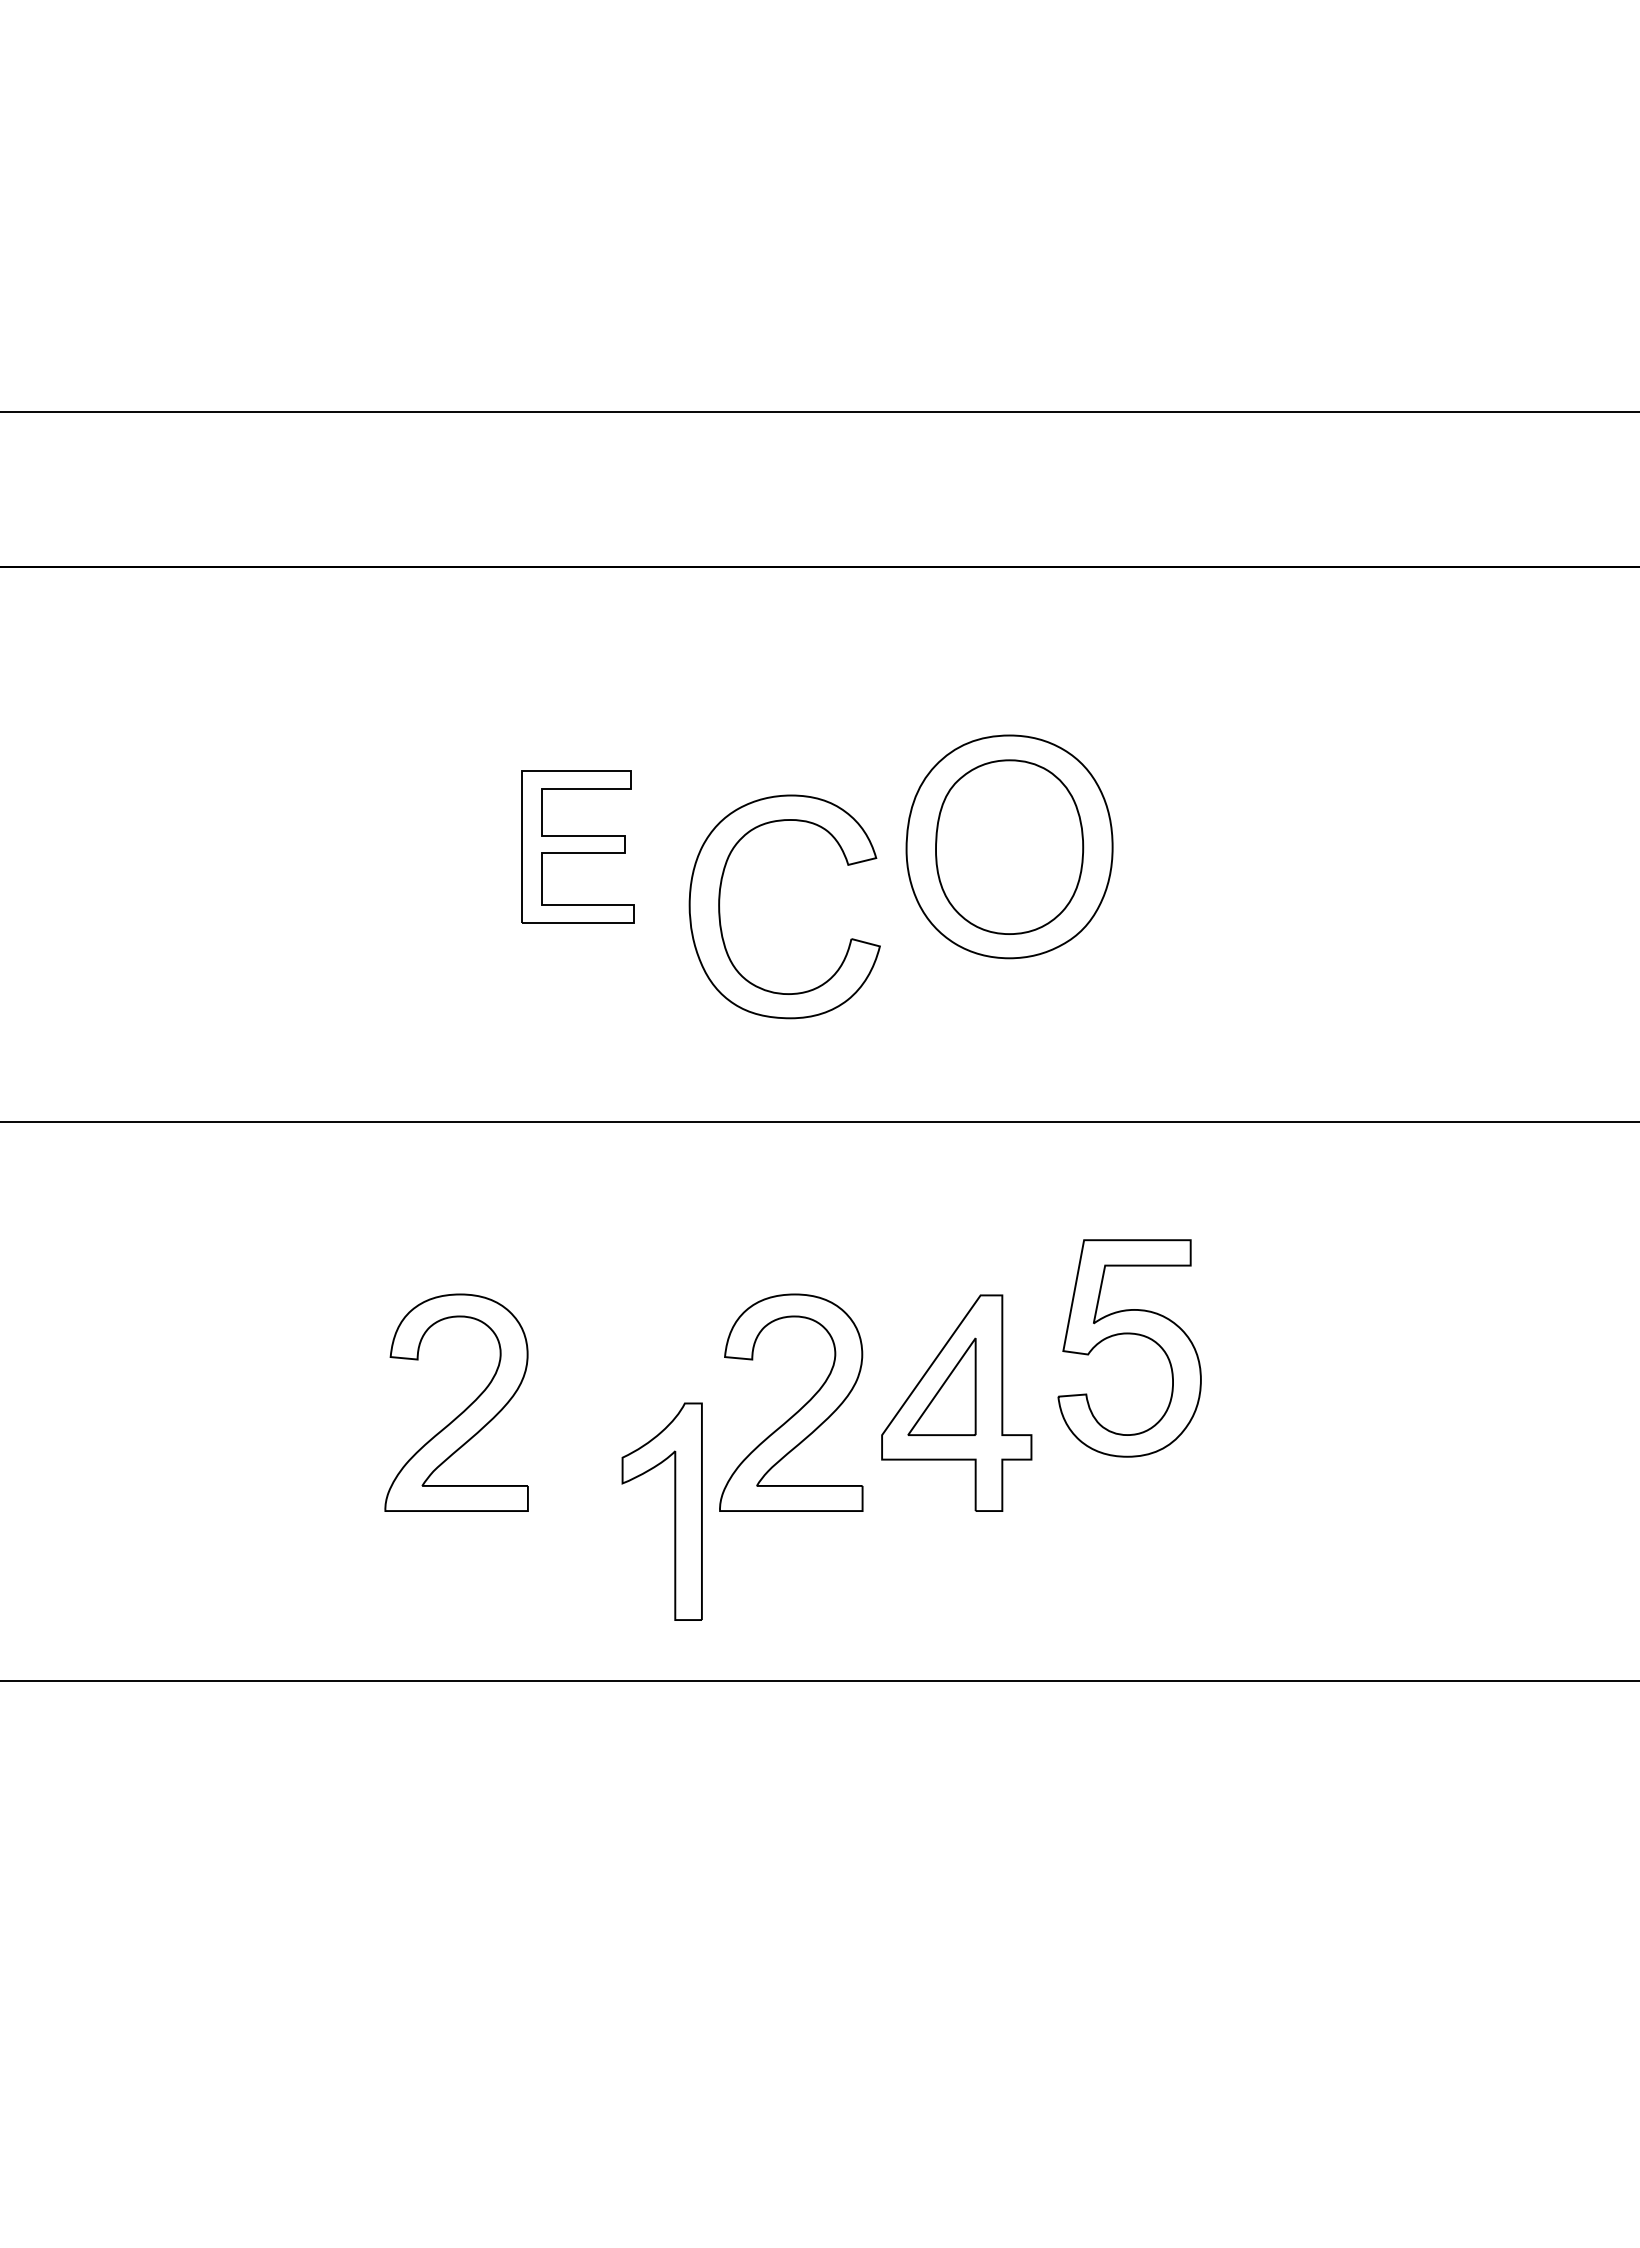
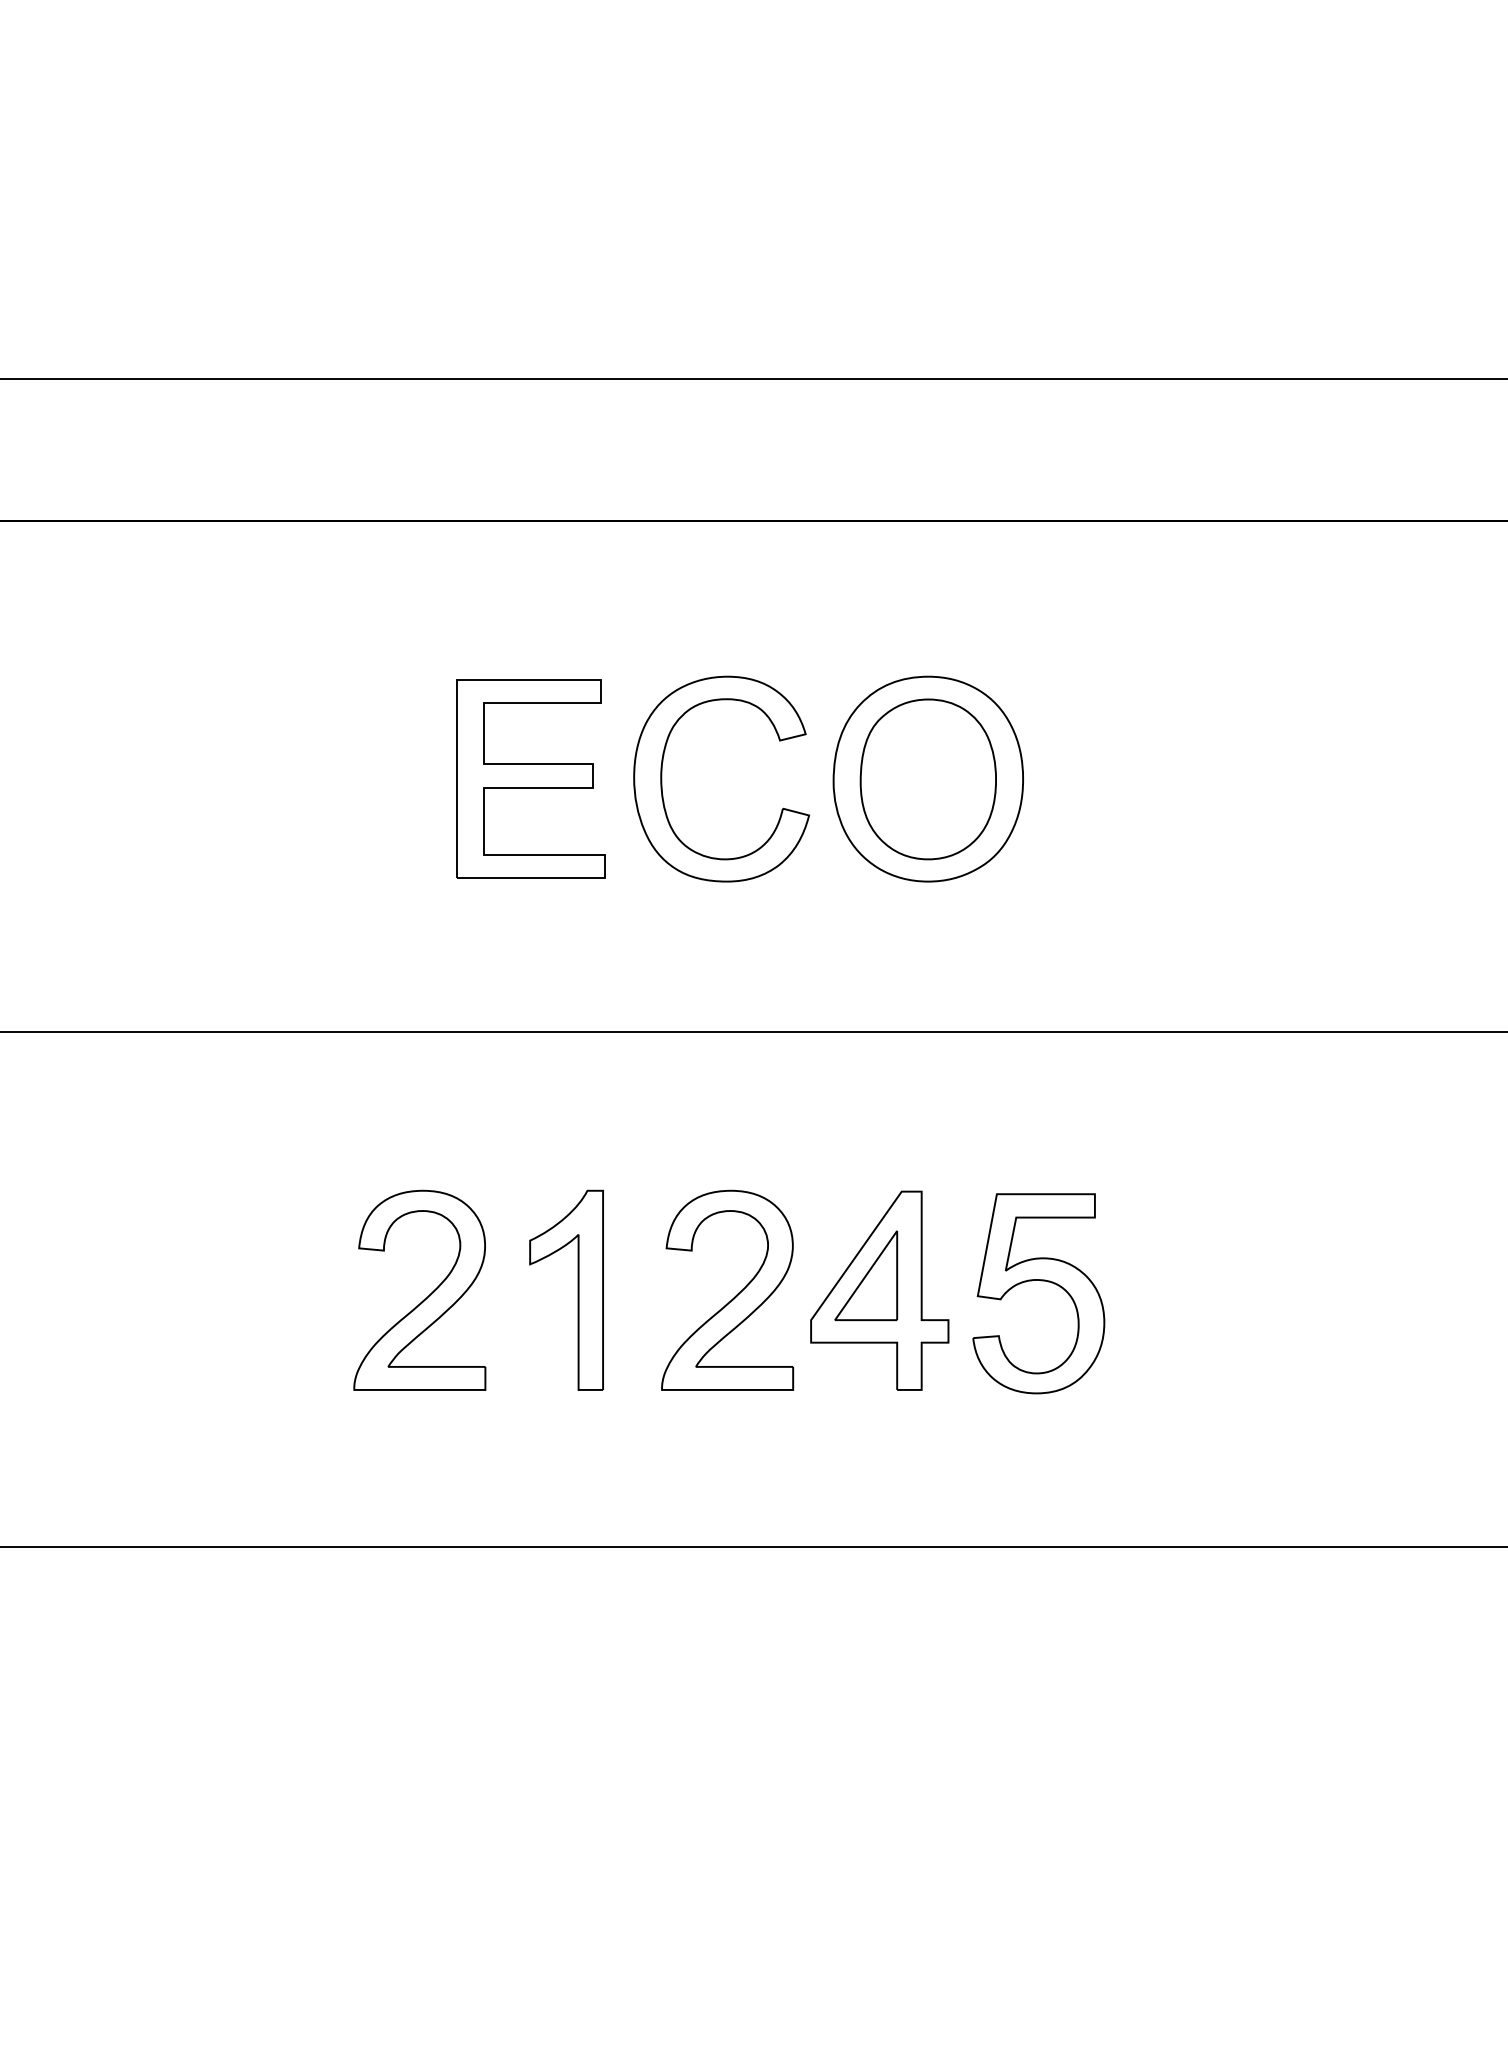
part: (577, 846) -> (530, 778), size x1.43
part: (720, 907) -> (662, 779), moved
part: (1129, 1334) -> (1038, 1280), moved
part: (674, 1511) -> (577, 1290), moved

